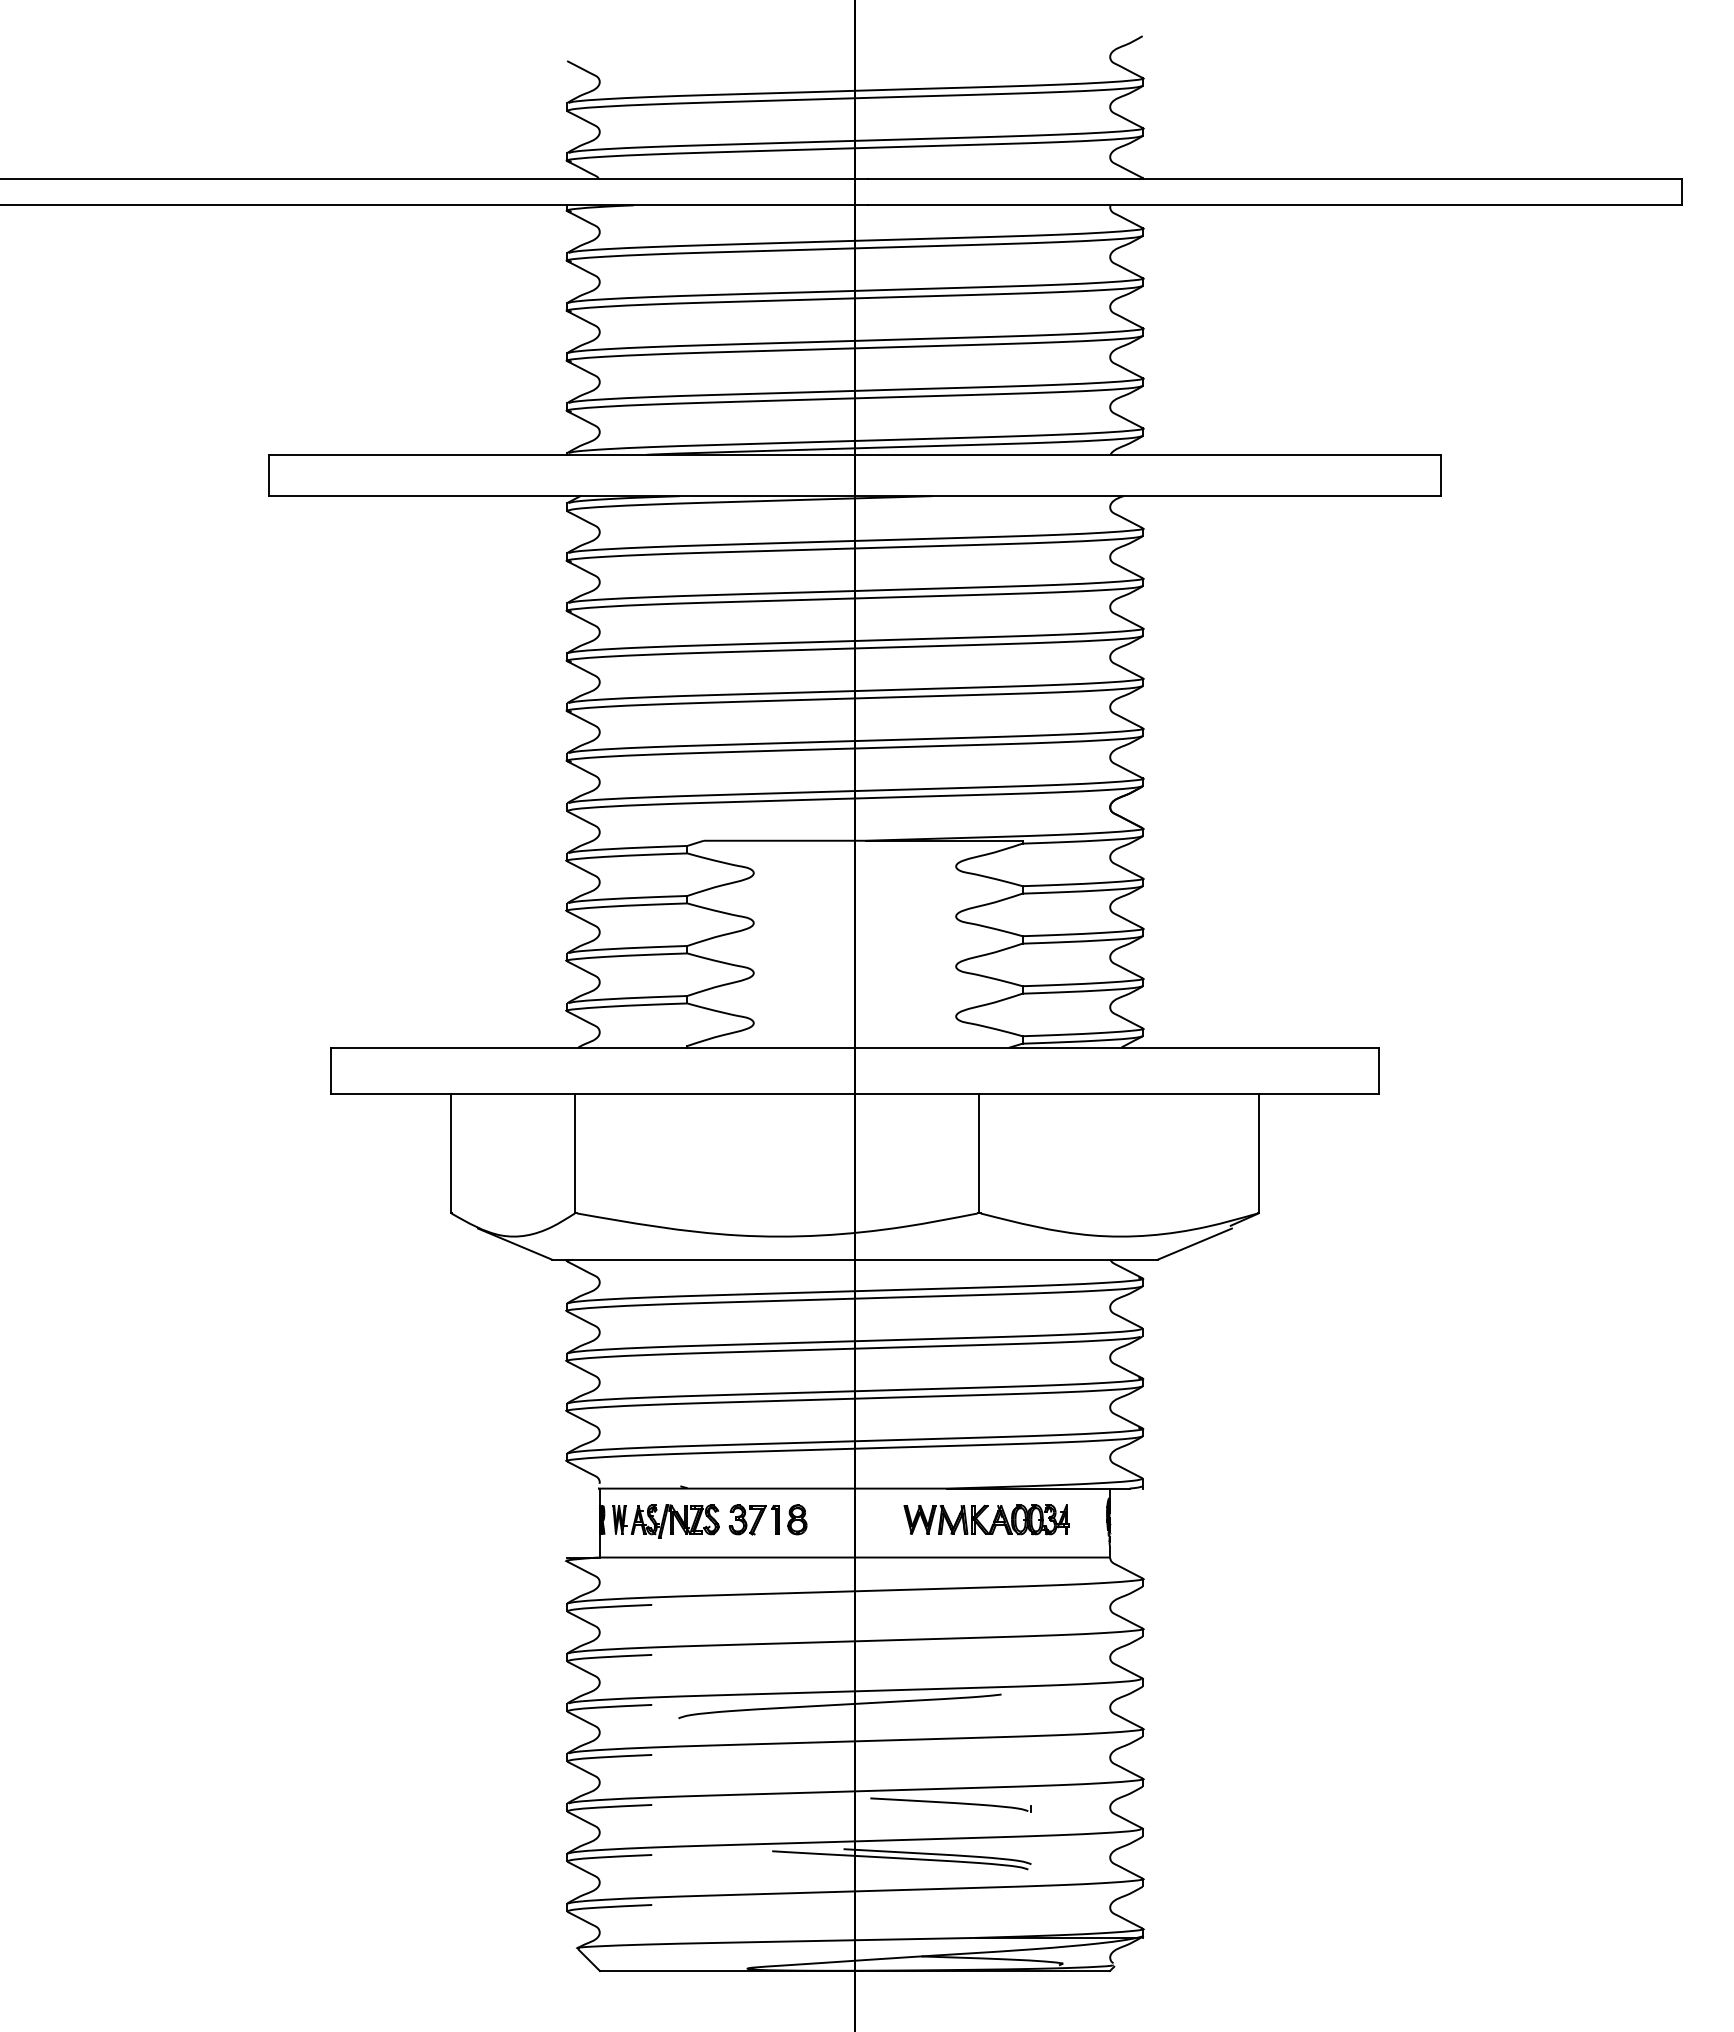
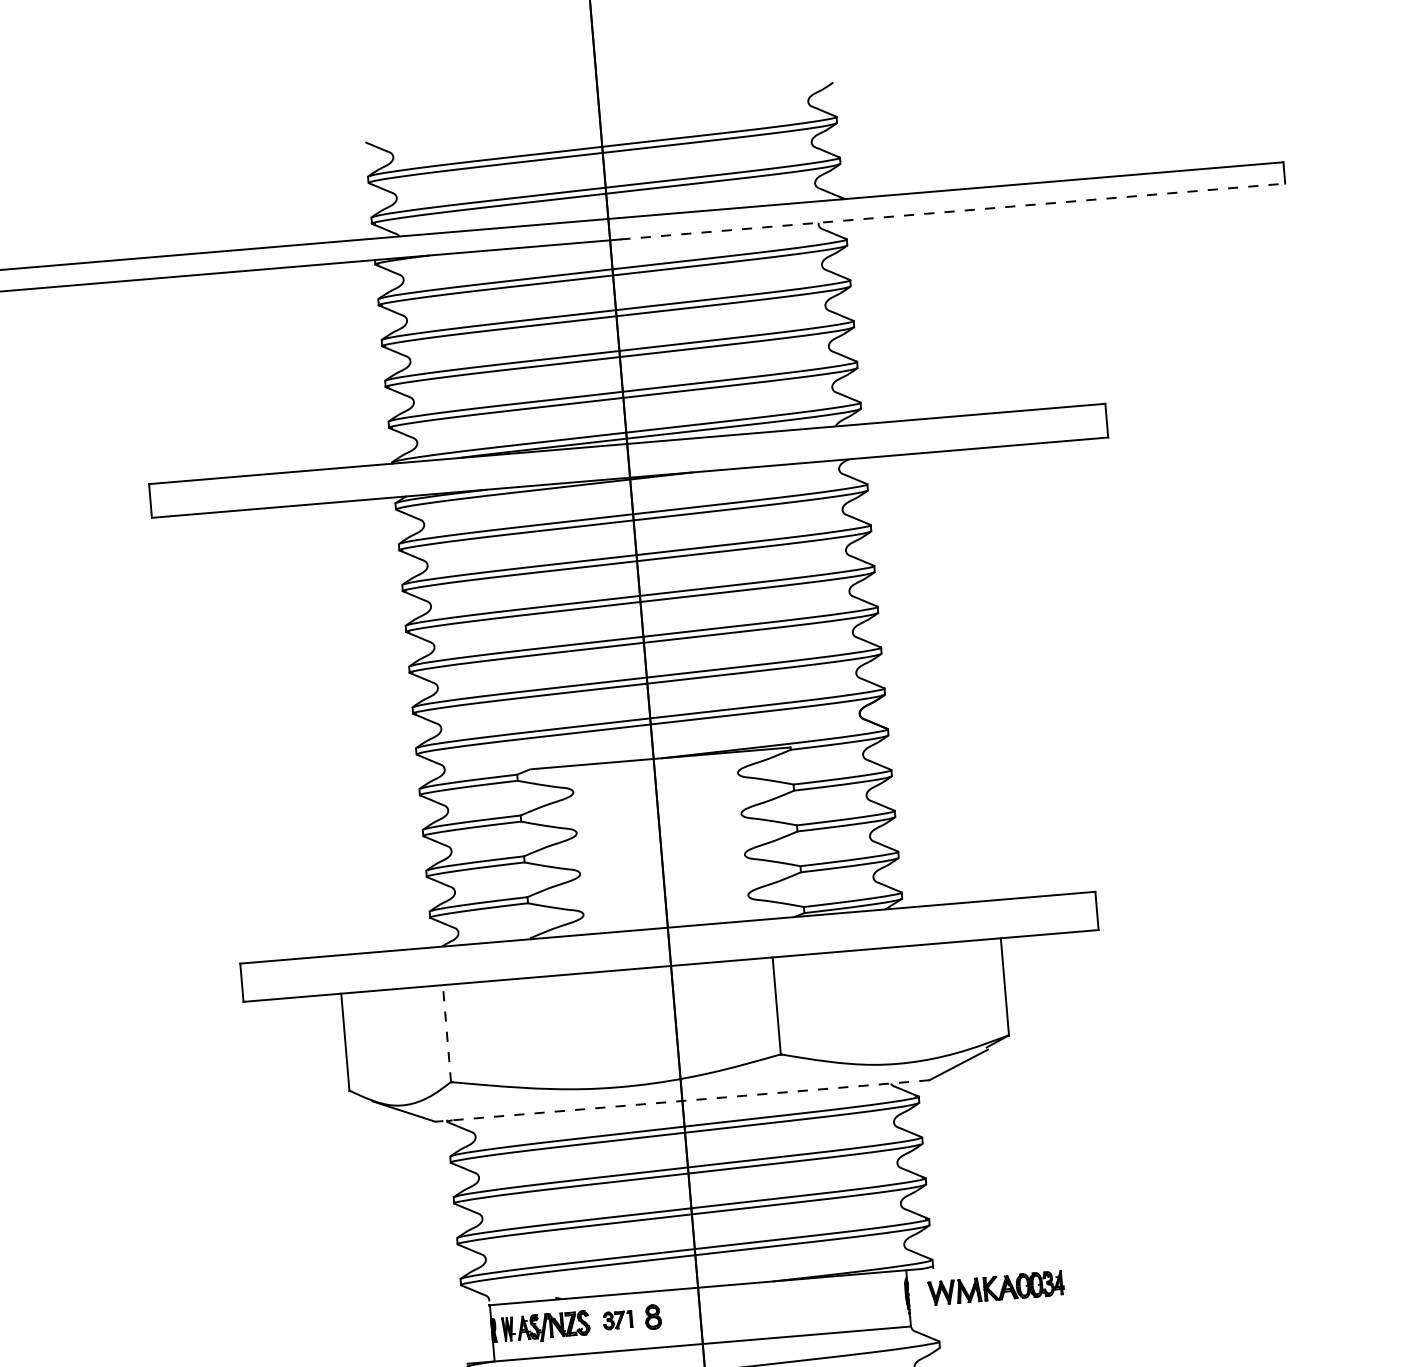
line: (1275, 205) -> (953, 211), solid -> dashed
line: (575, 1153) -> (447, 1033), solid -> dashed
line: (854, 1259) -> (681, 1100), solid -> dashed
part: (753, 1519) -> (617, 1319), size x0.7
part: (981, 1523) -> (992, 1291), moved

